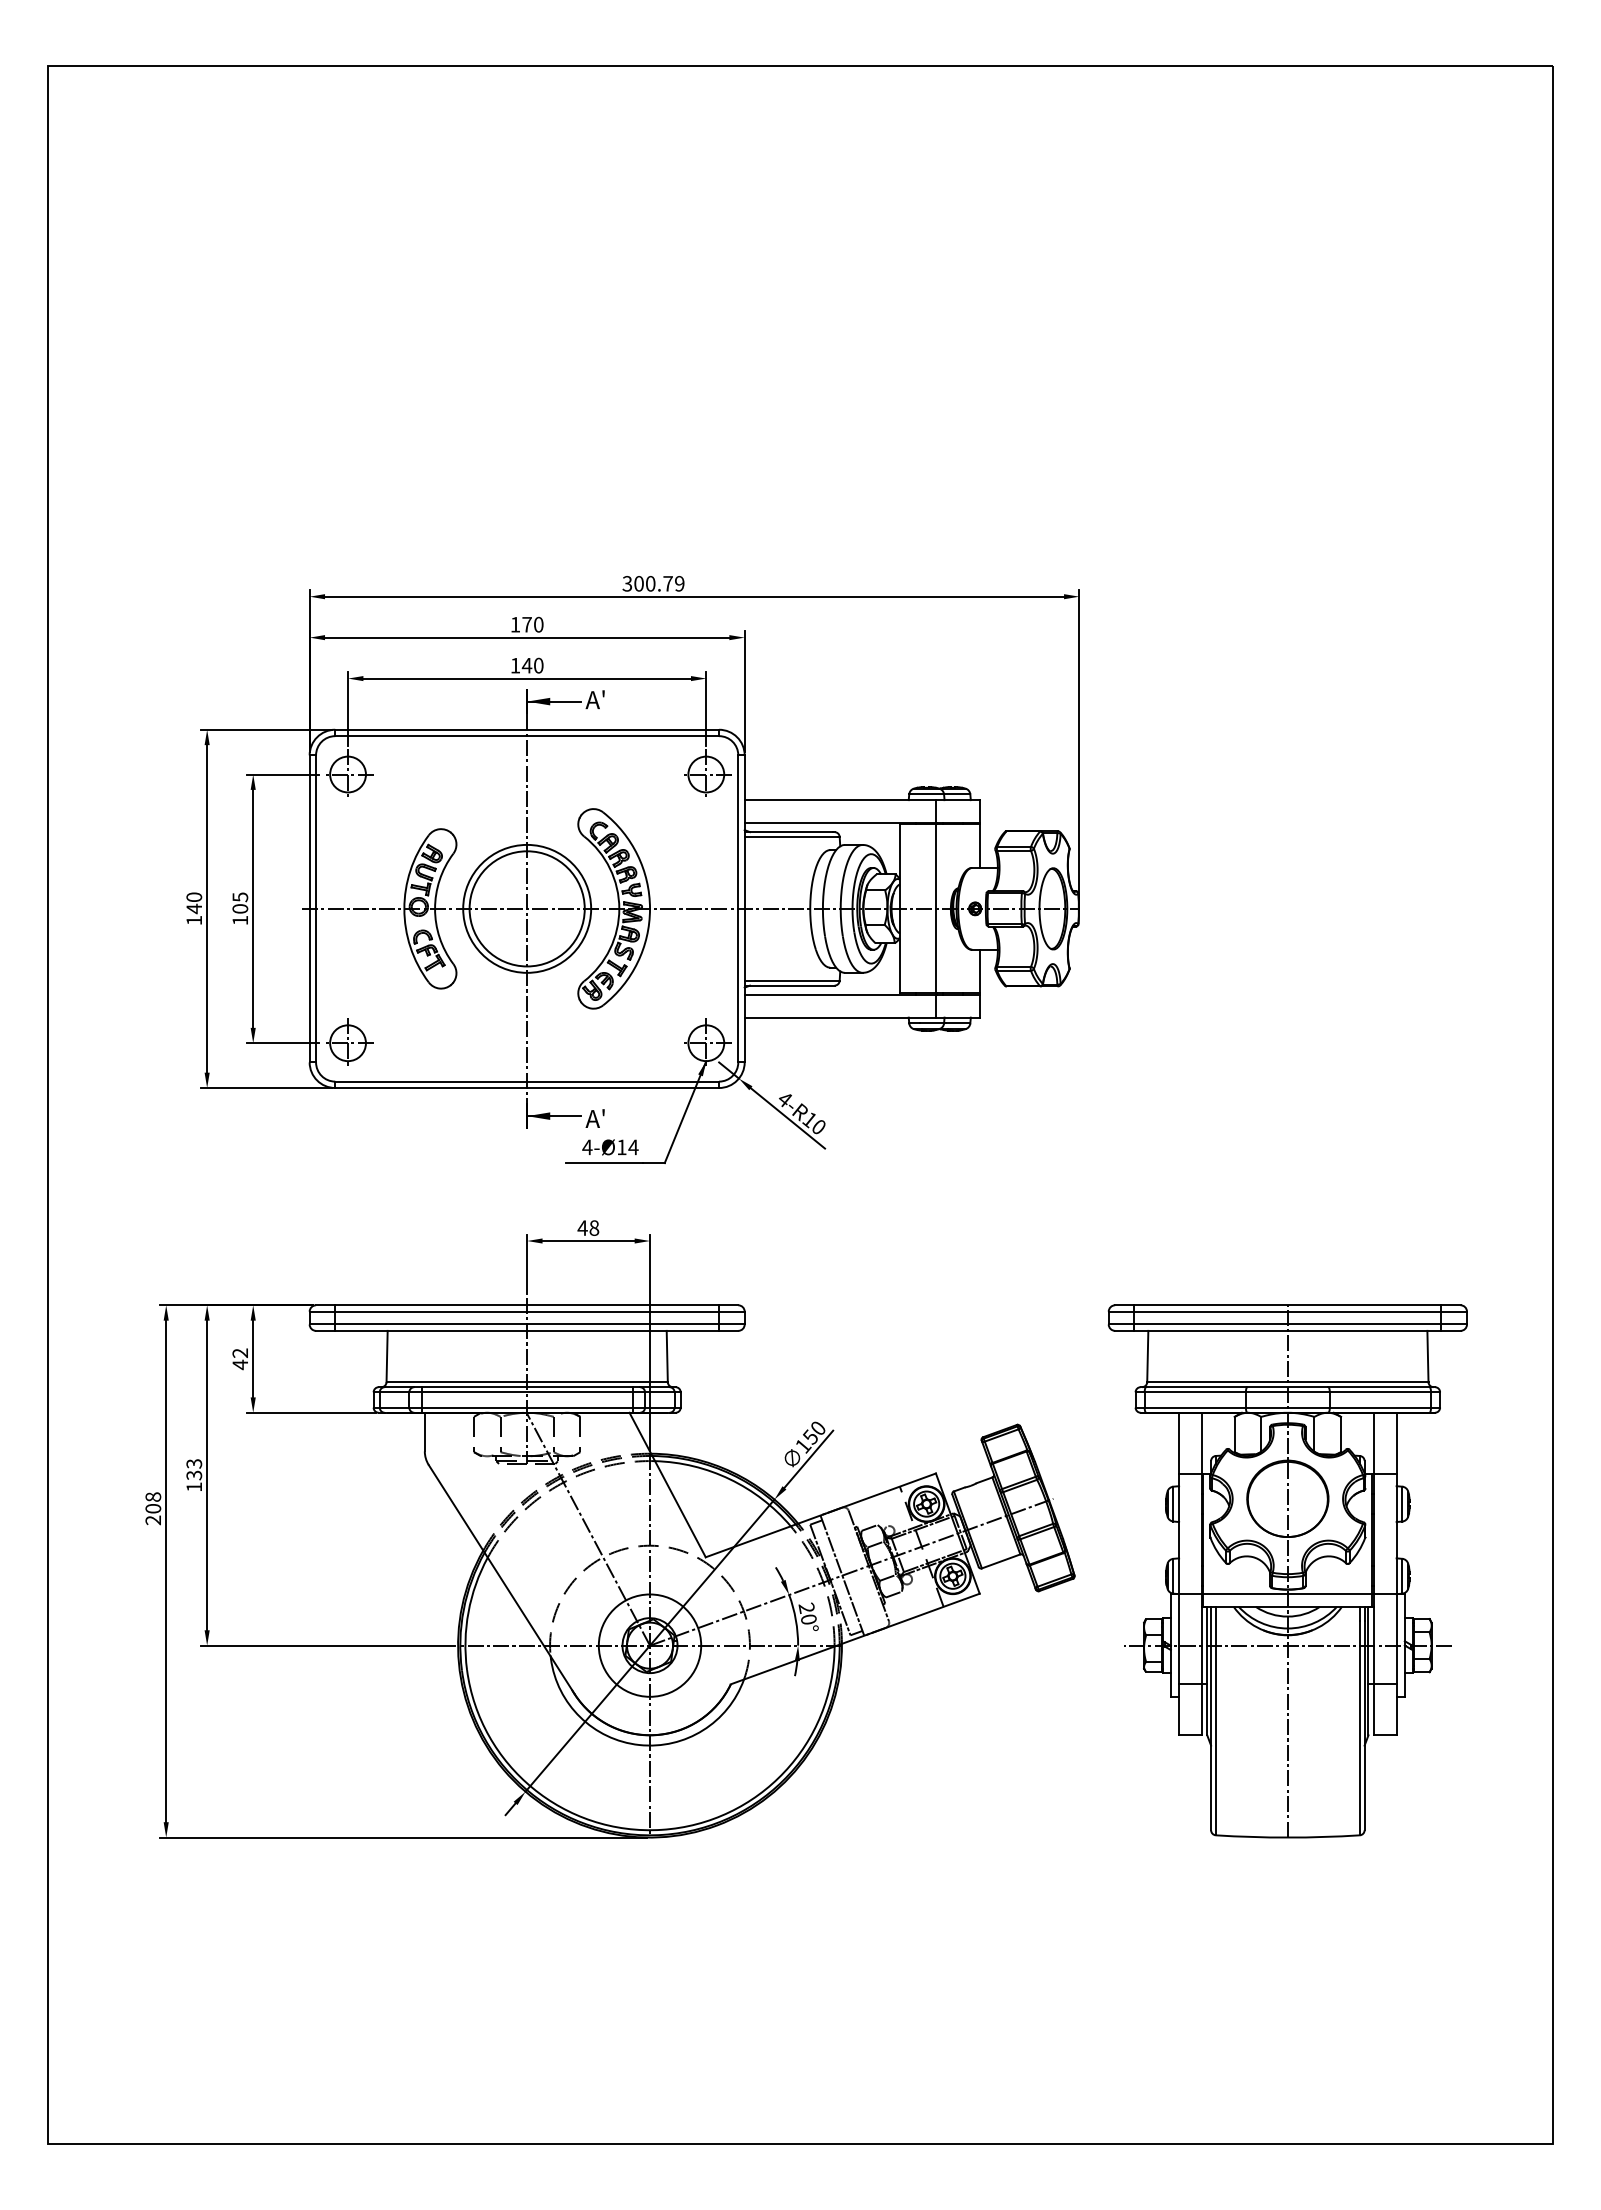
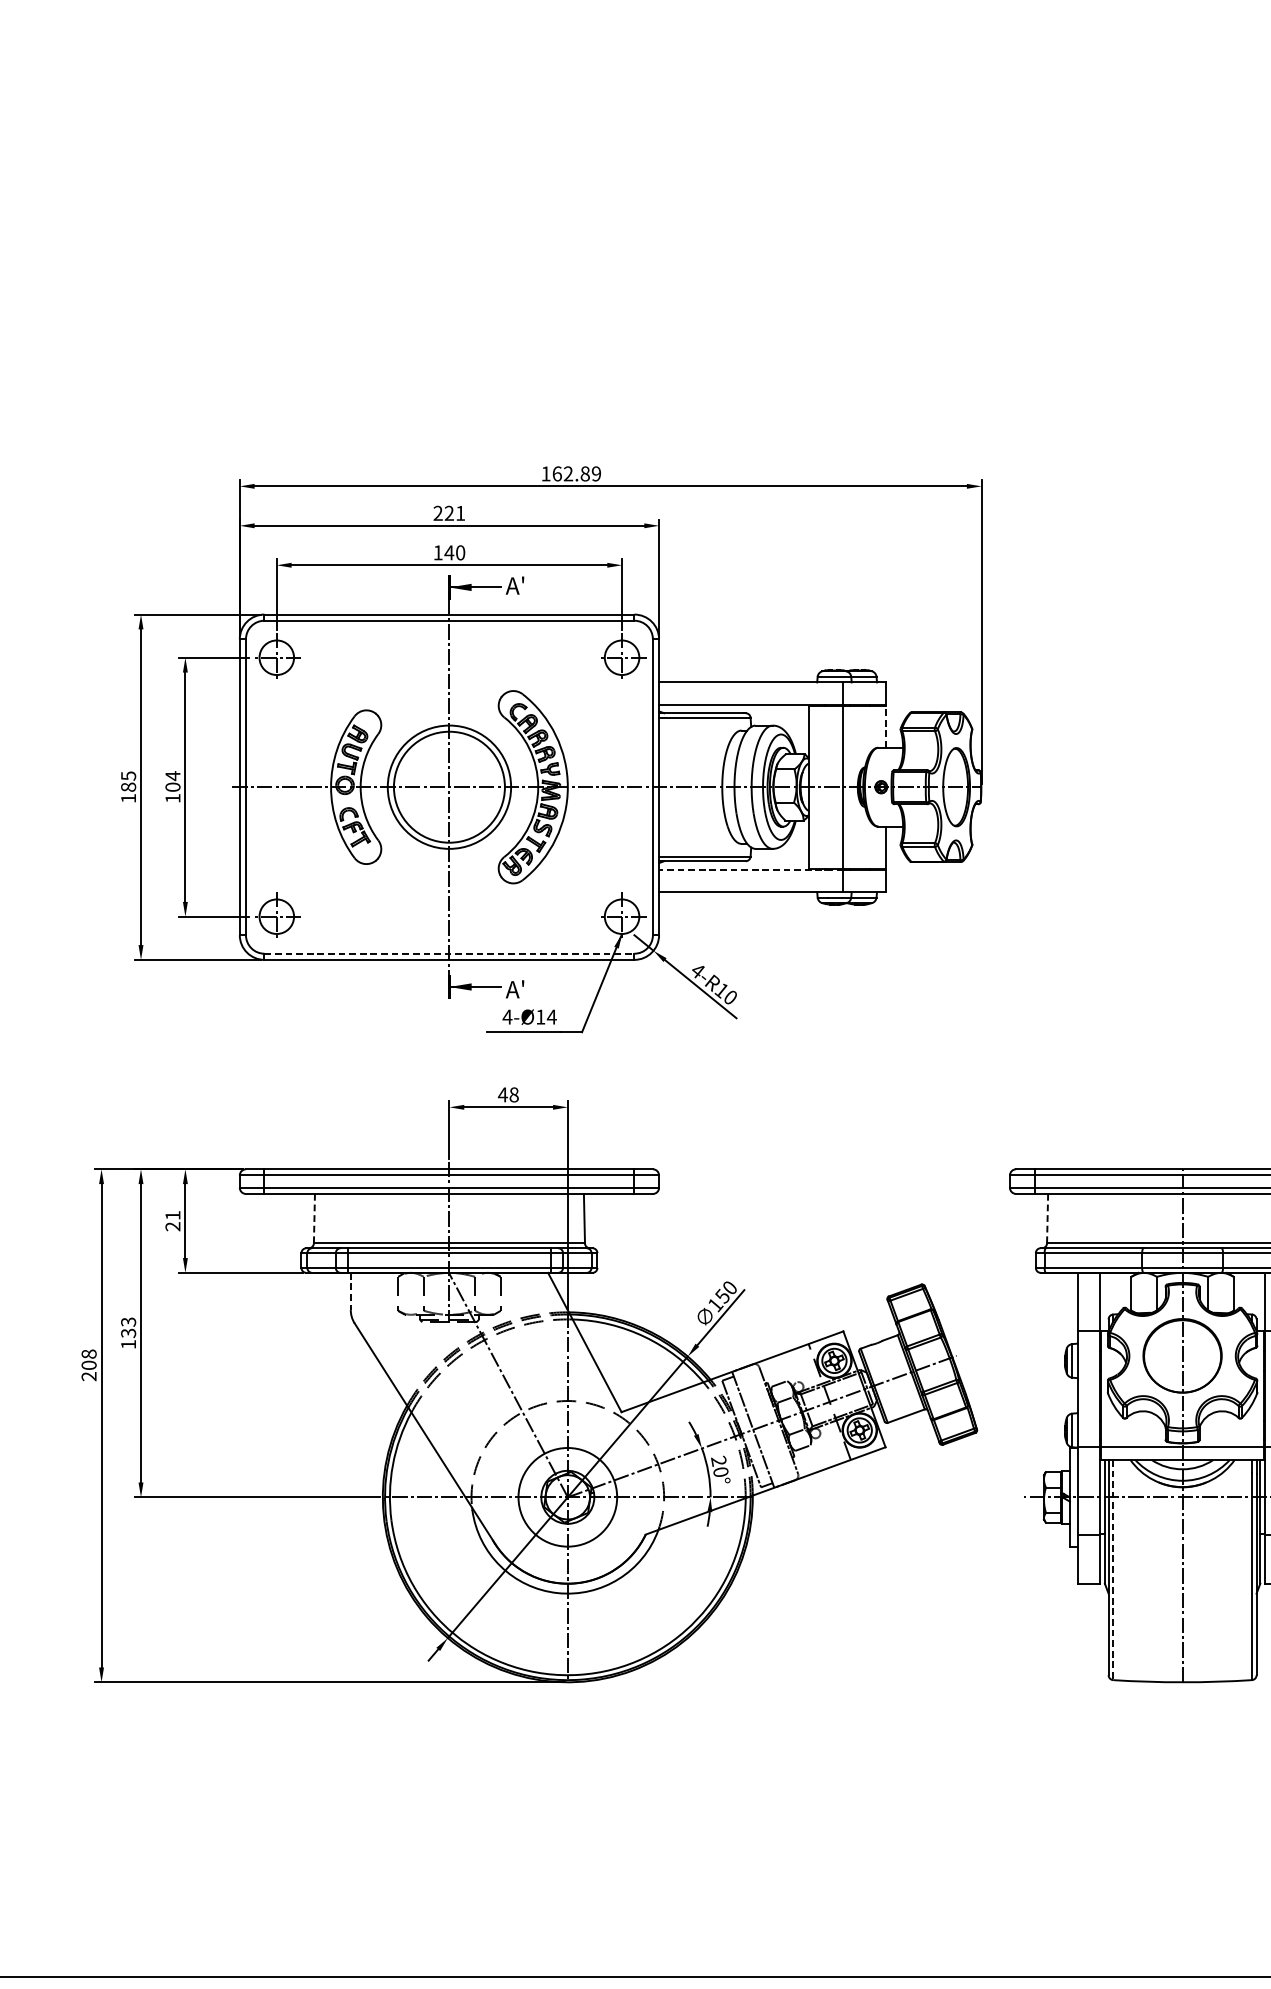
text: (647, 583) -> (565, 473), 300.79 -> 162.89
text: (526, 624) -> (448, 513), 170 -> 221
line: (979, 846) -> (885, 727), solid -> dashed
text: (240, 897) -> (173, 776), 105 -> 104
text: (194, 903) -> (128, 782), 140 -> 185
line: (840, 994) -> (751, 869), solid -> dashed
line: (527, 1081) -> (449, 953), solid -> dashed
line: (387, 1356) -> (314, 1218), solid -> dashed
line: (1147, 1356) -> (1047, 1218), solid -> dashed
text: (239, 1359) -> (172, 1221), 42 -> 21
line: (424, 1432) -> (350, 1291), solid -> dashed
line: (1215, 1721) -> (1112, 1570), solid -> dashed

